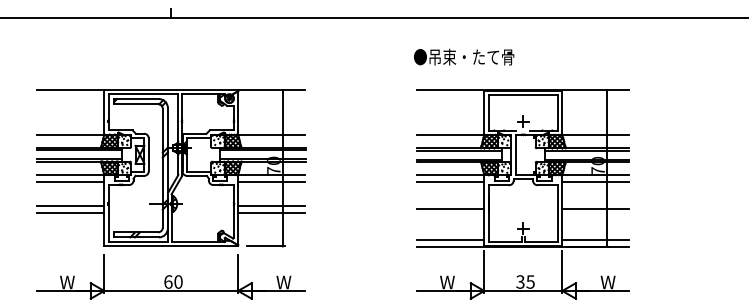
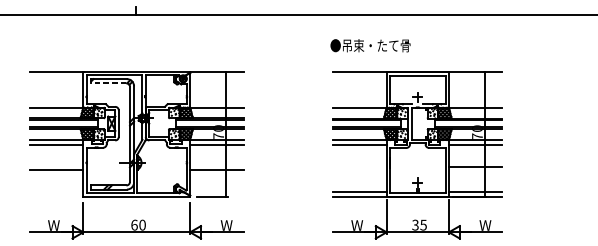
line: (136, 104) -> (109, 83), solid -> dashed
line: (70, 206) -> (56, 164), removed
line: (271, 206) -> (216, 164), removed
line: (450, 208) -> (359, 166), removed

